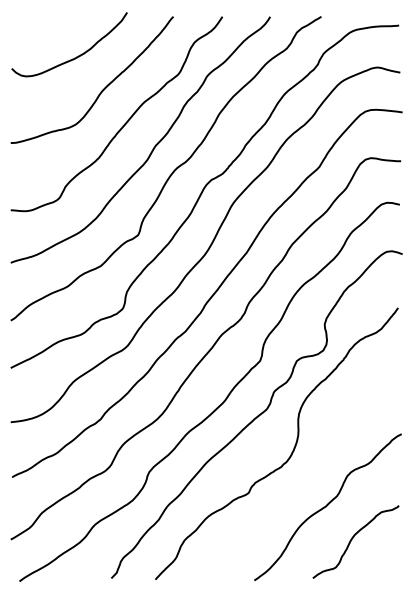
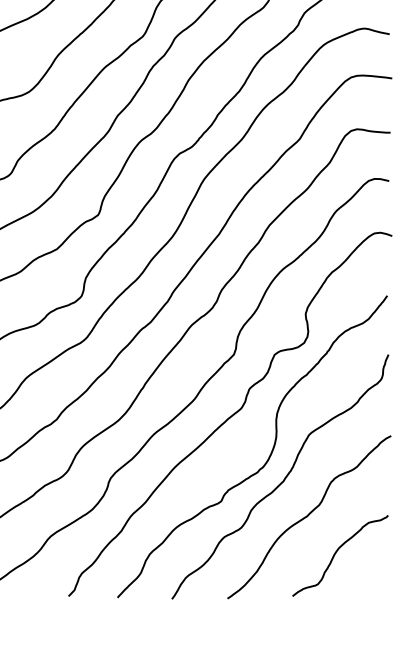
curve: (305, 471) -> (284, 477), added

